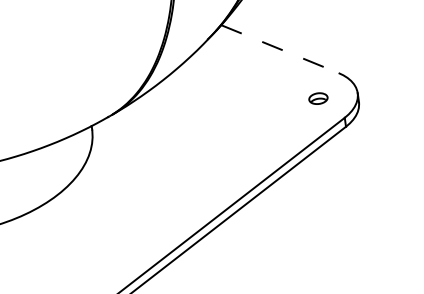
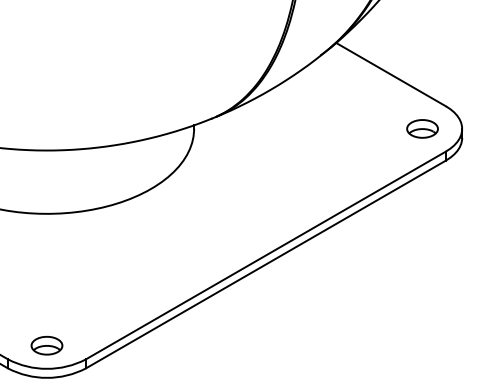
line: (280, 48) -> (391, 74), dashed -> solid
part: (318, 98) -> (422, 128), size x1.67

